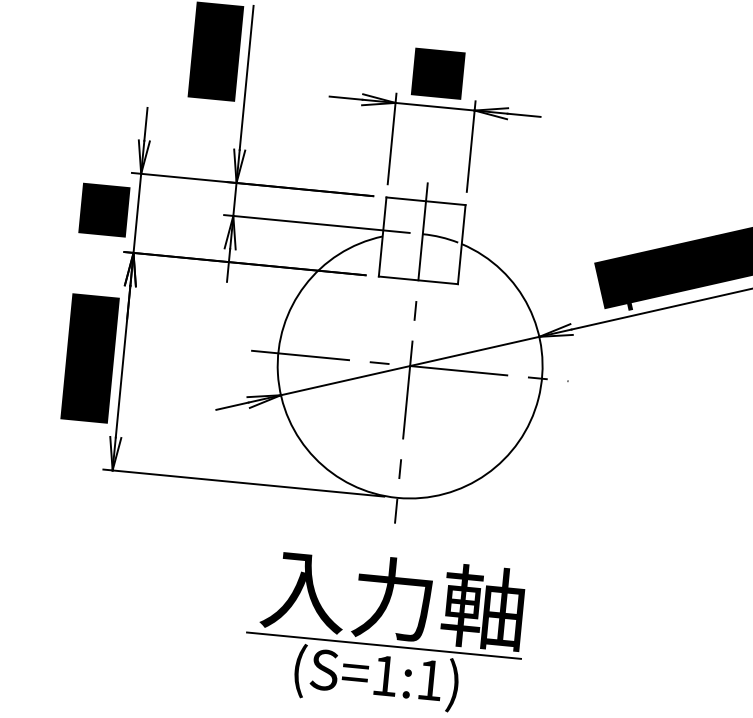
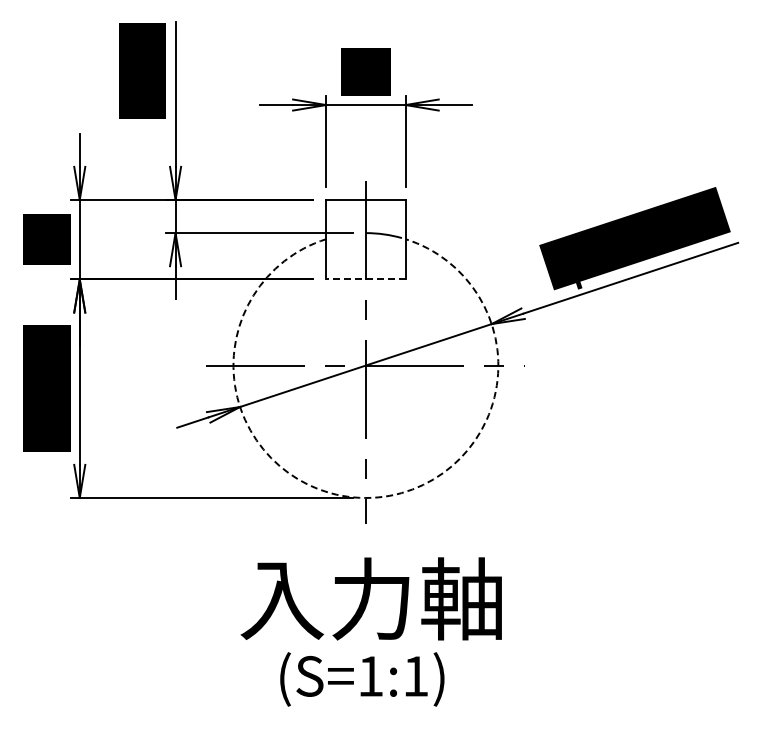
line: (417, 280) -> (365, 279), solid -> dashed
arc: (397, 497) -> (365, 497), solid -> dashed
line: (383, 645) -> (366, 646), removed

